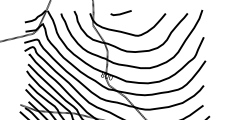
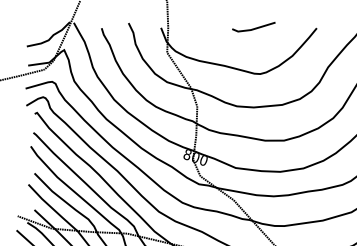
part: (120, 12) -> (252, 26), moved

